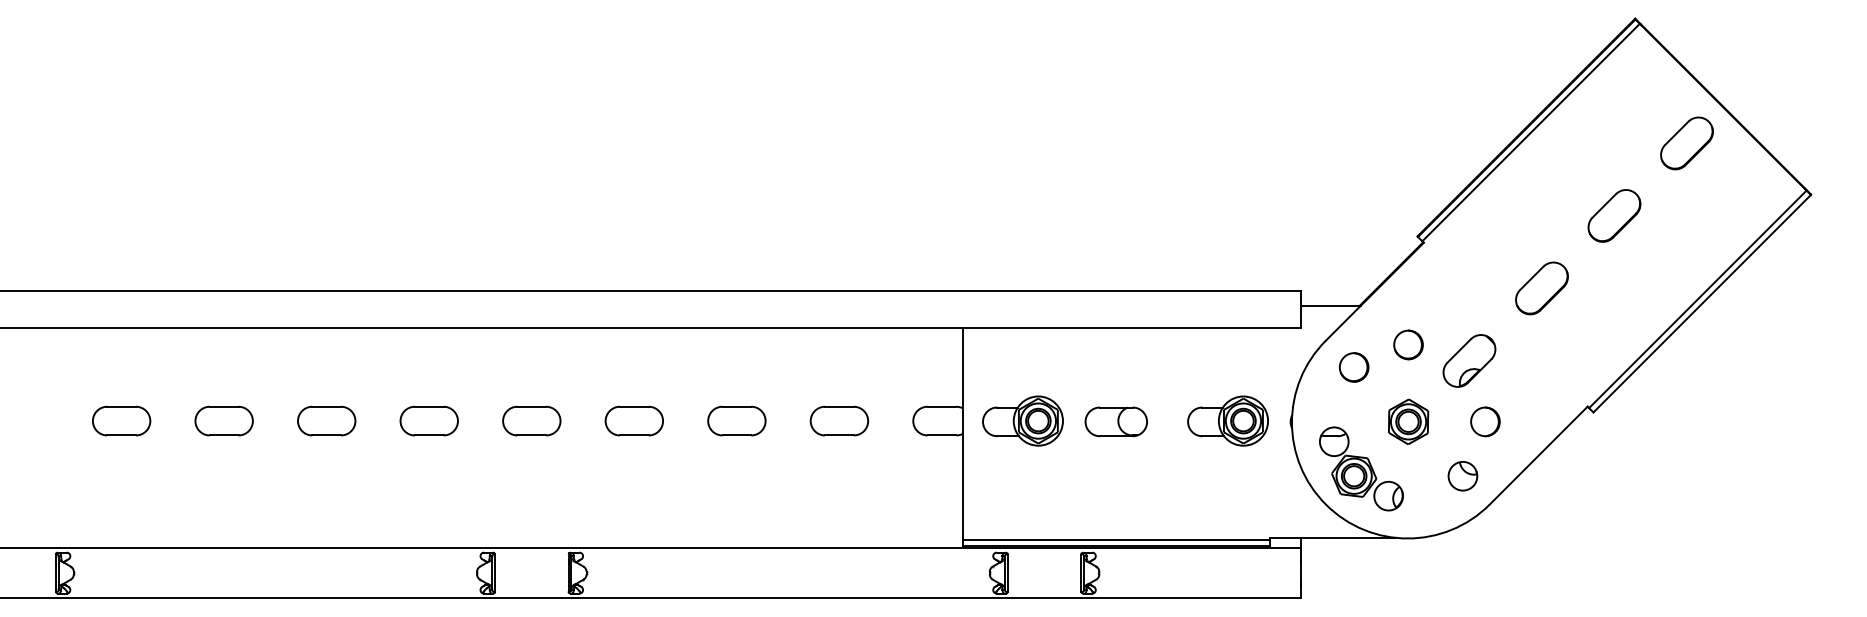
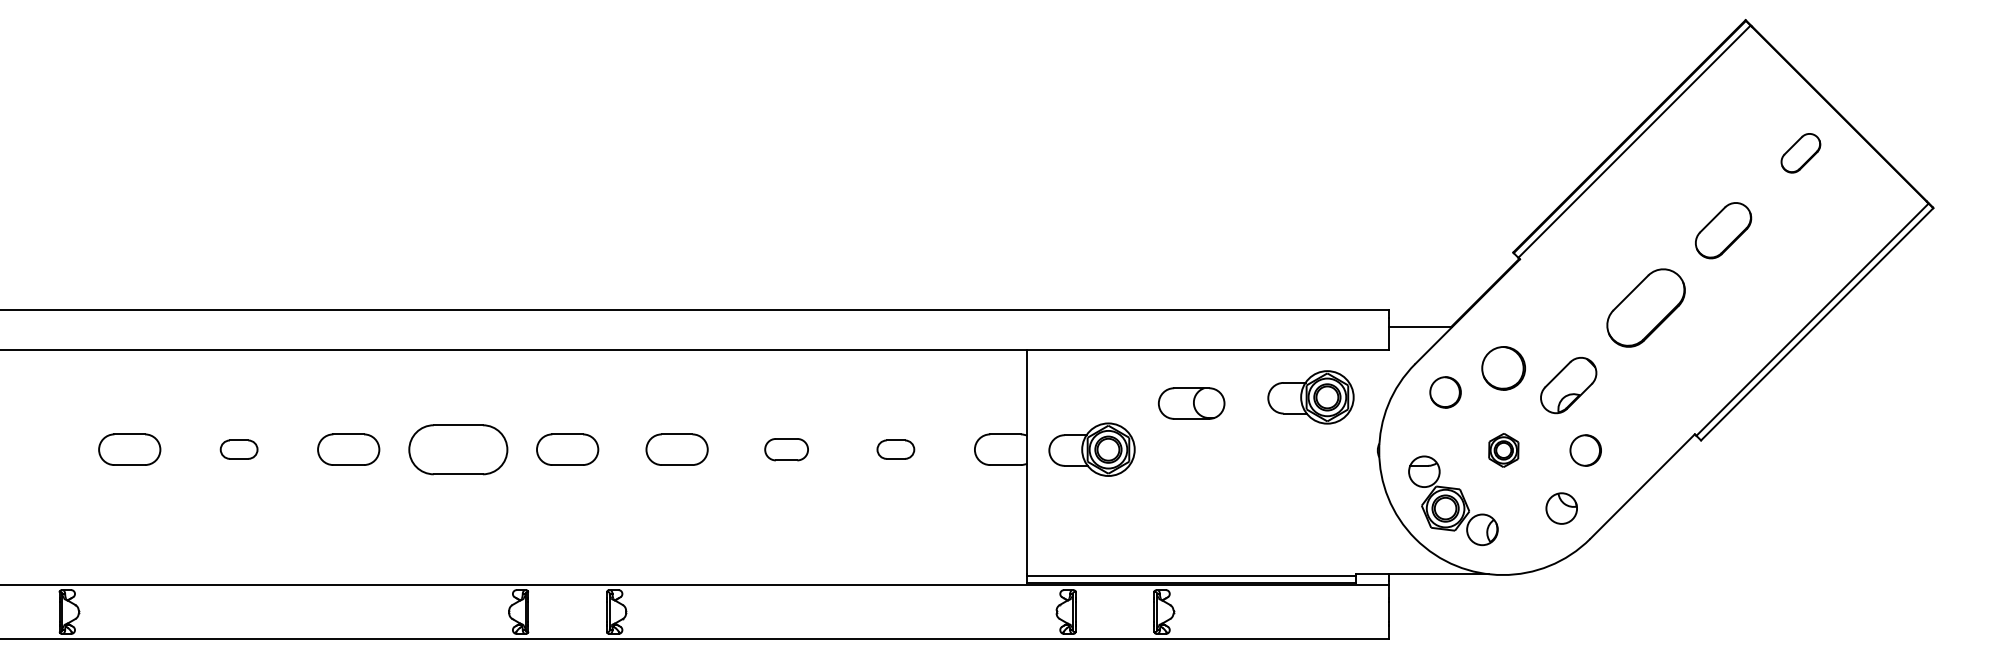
part: (1686, 143) -> (1800, 153), size x0.7
part: (1541, 288) -> (1645, 308), size x1.4
part: (1408, 344) -> (1503, 367), size x1.4
part: (223, 420) -> (238, 449), size x0.6
part: (428, 420) -> (457, 449), size x1.6
part: (736, 420) -> (786, 449), size x0.7
part: (838, 420) -> (895, 449), size x0.6
part: (1227, 420) -> (1310, 396), moved
part: (1115, 421) -> (1190, 403), moved
part: (1408, 421) -> (1503, 450), size x0.7

